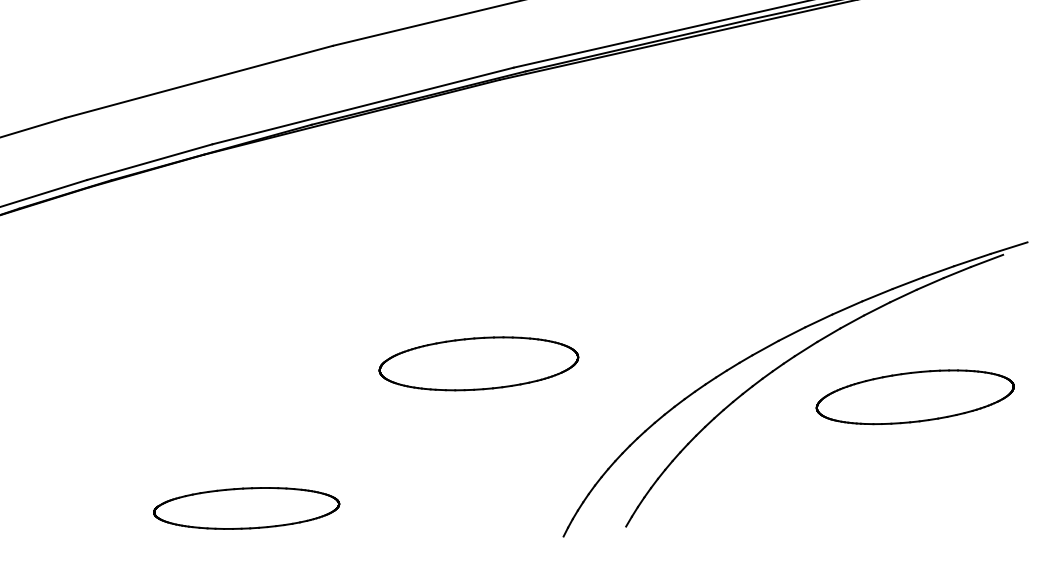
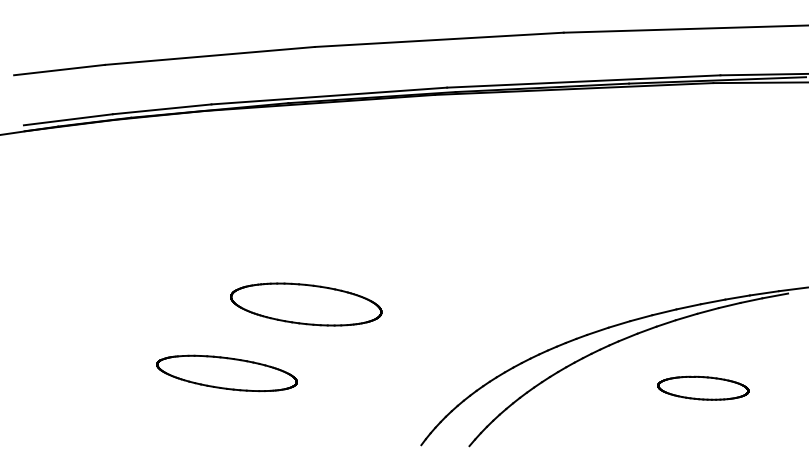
part: (479, 363) -> (306, 304), moved
part: (915, 397) -> (703, 388), size x0.6
part: (245, 508) -> (226, 373), moved

